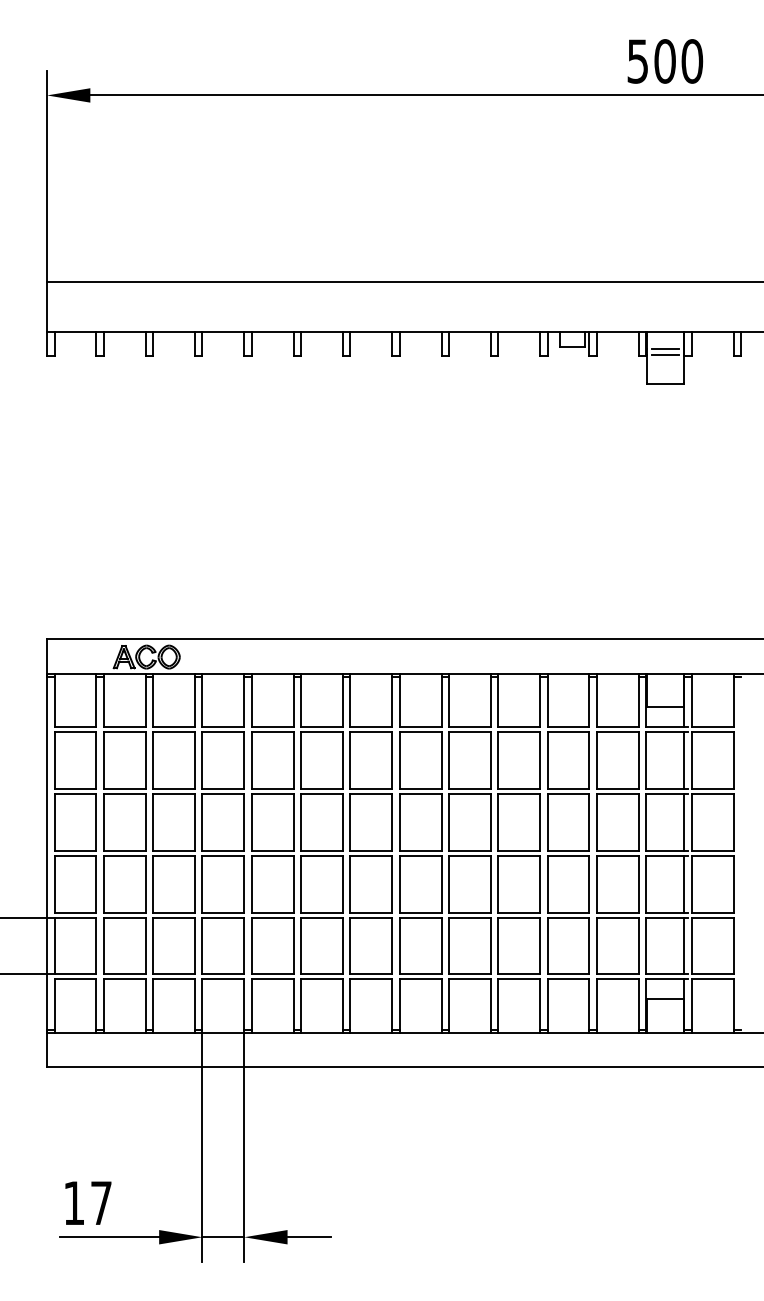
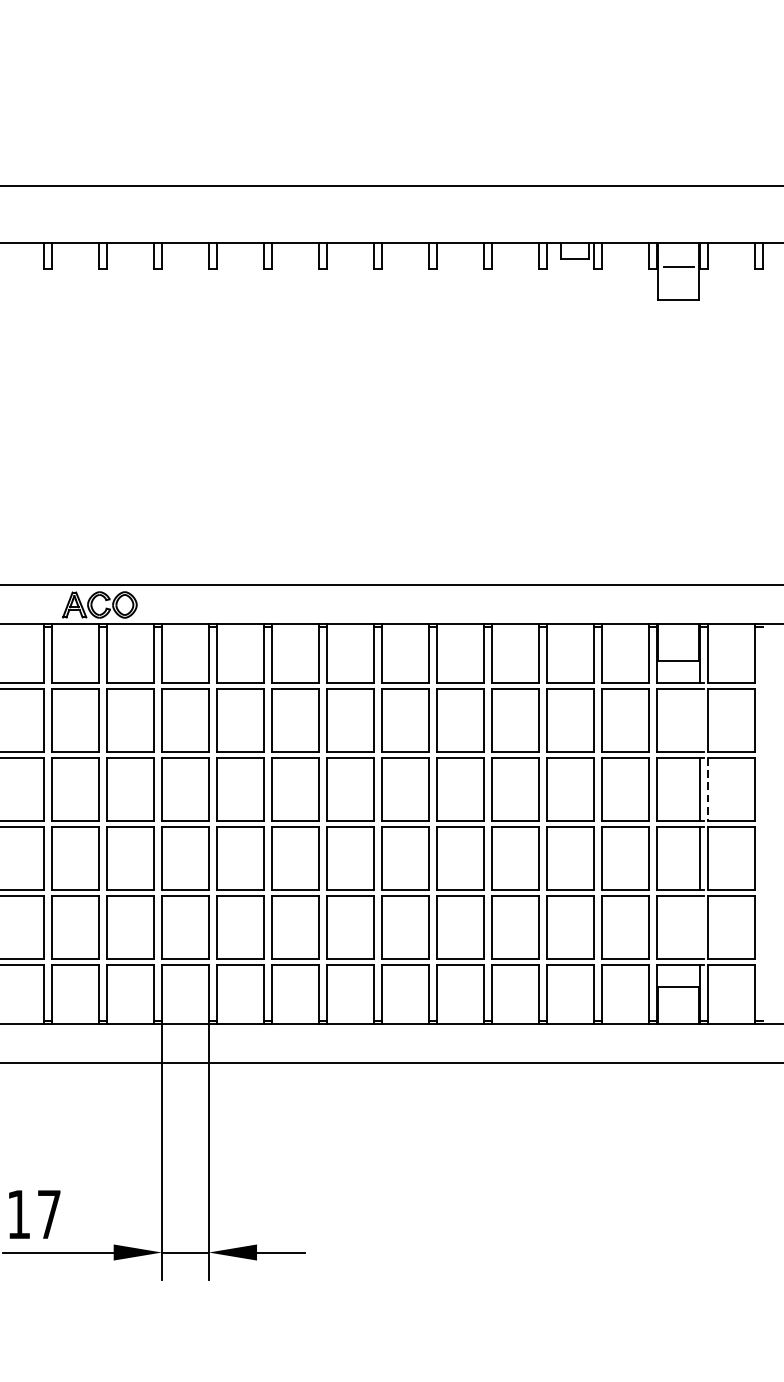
line: (664, 348) -> (677, 260), removed
line: (684, 760) -> (700, 720), removed
line: (691, 822) -> (707, 789), solid -> dashed
line: (684, 945) -> (700, 926), removed

